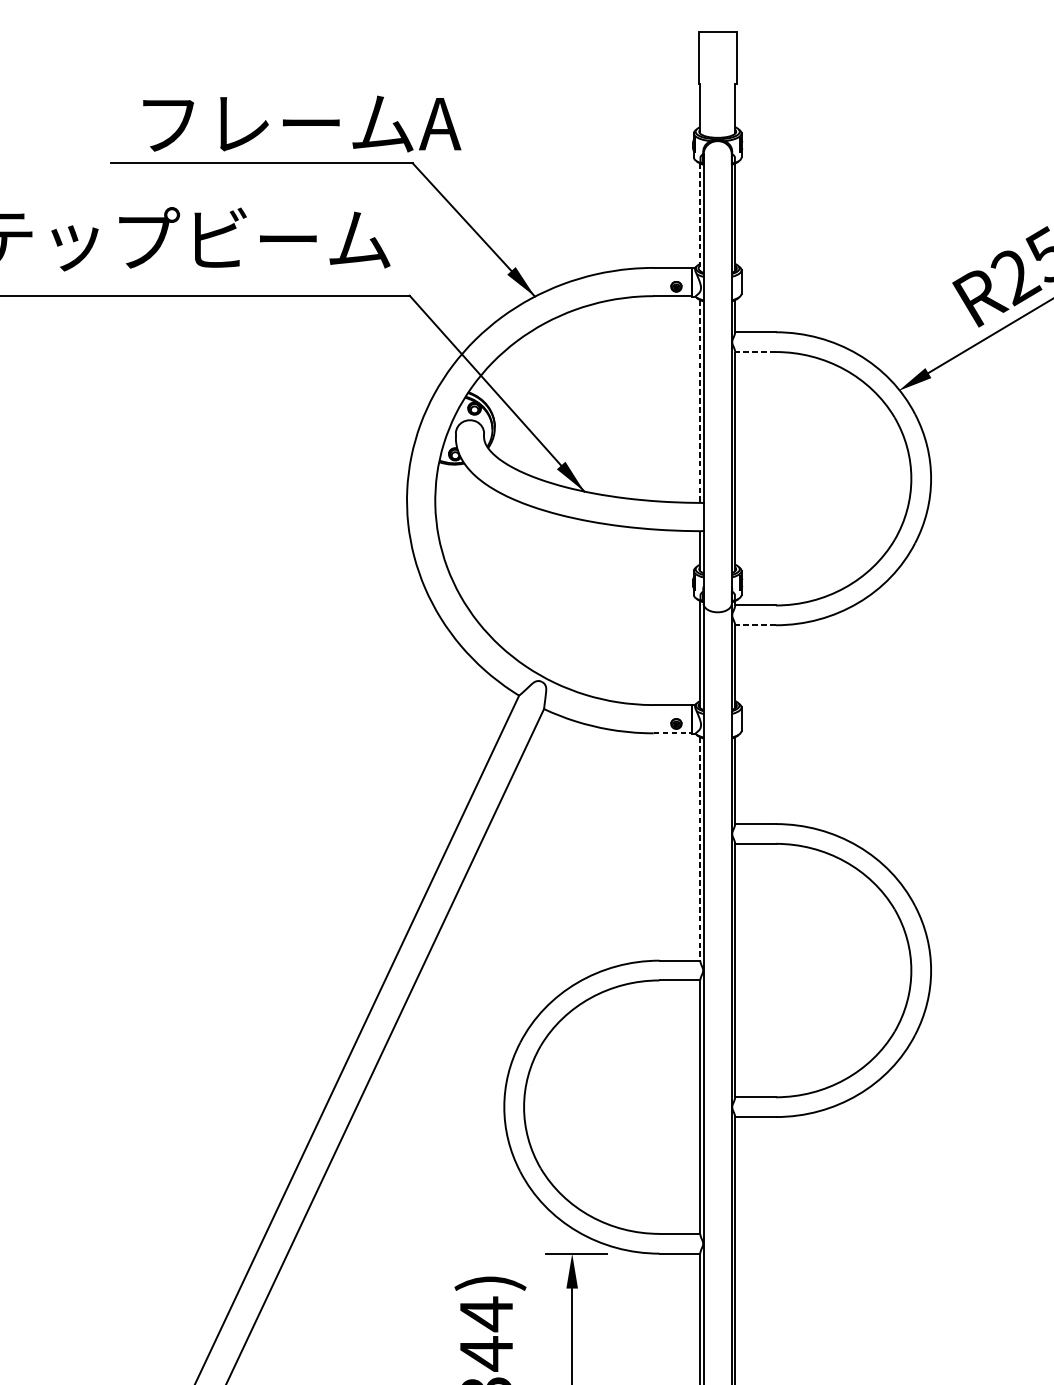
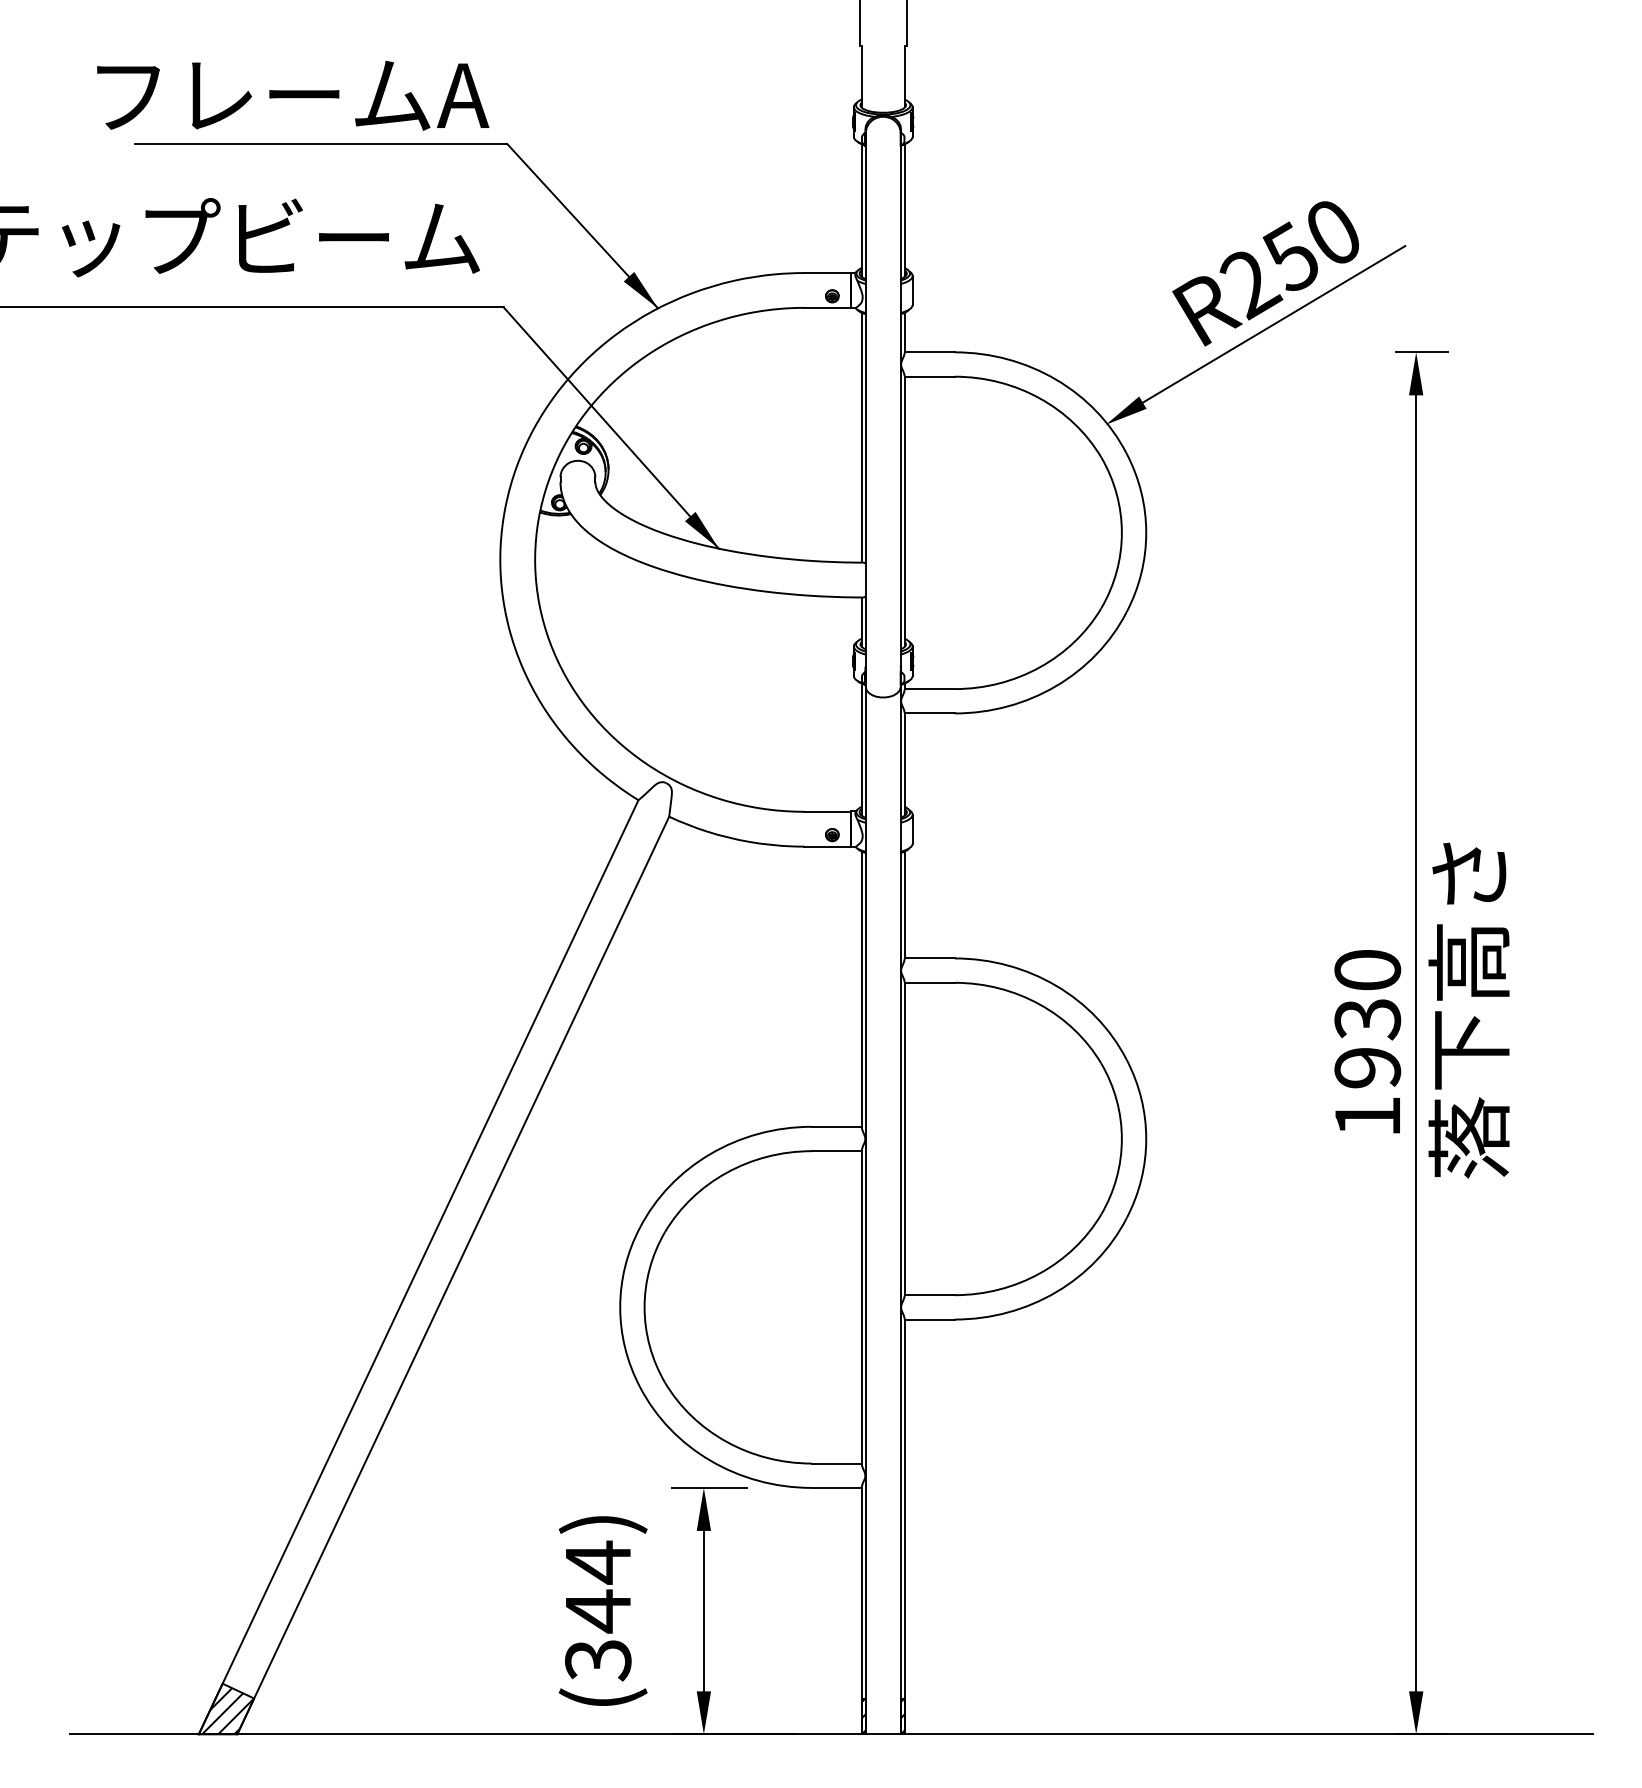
text: (302, 123) -> (293, 95), moved
line: (700, 217) -> (861, 211), dashed -> solid
line: (755, 351) -> (929, 376), dashed -> solid
line: (700, 401) -> (861, 437), dashed -> solid
line: (755, 625) -> (929, 713), dashed -> solid
line: (673, 733) -> (828, 846), dashed -> solid
line: (700, 849) -> (861, 989), dashed -> solid

